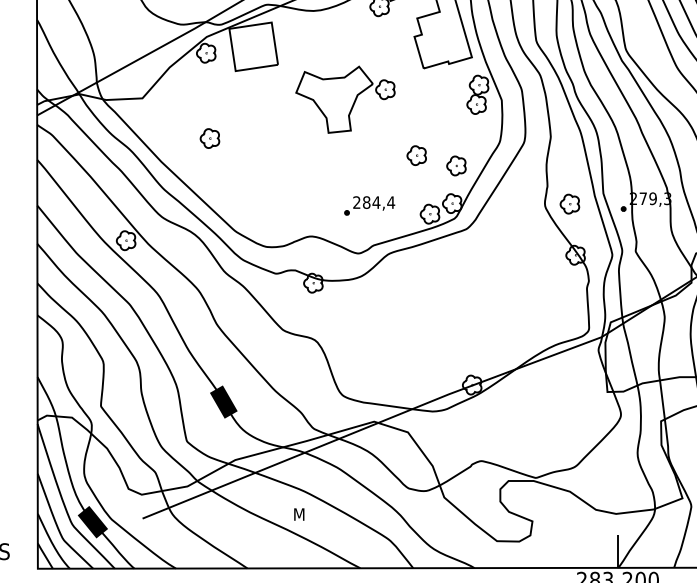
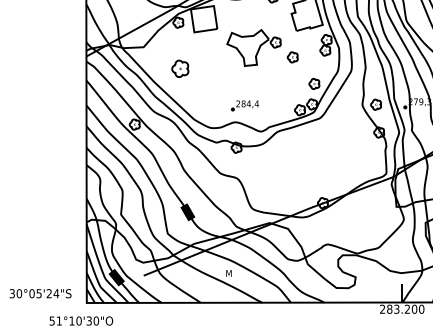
part: (210, 139) -> (180, 69), size x1.6
part: (416, 155) -> (292, 57), moved
part: (368, 205) -> (244, 105), moved

